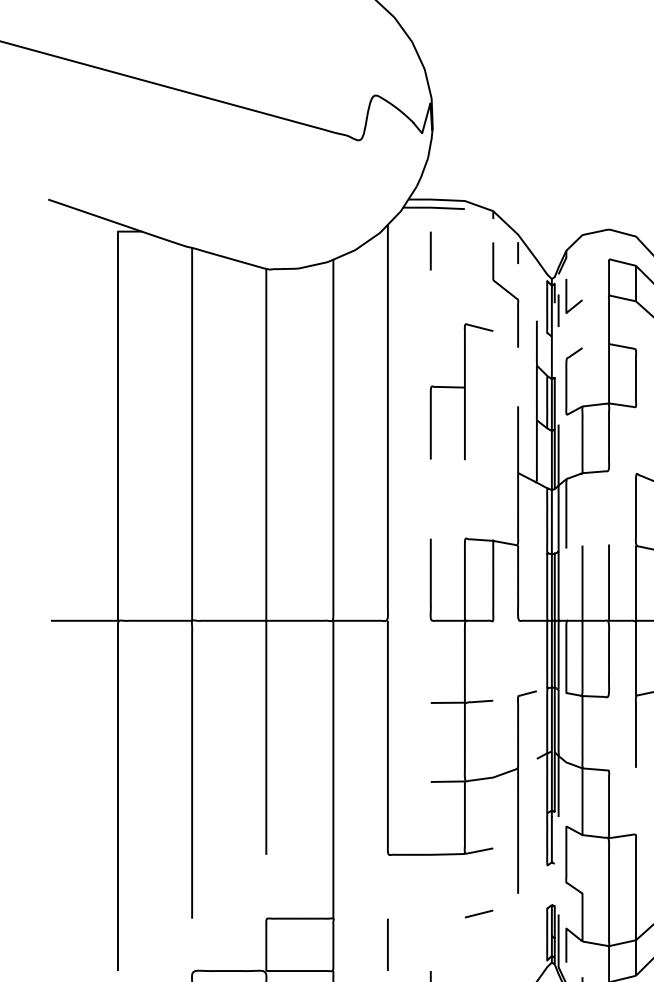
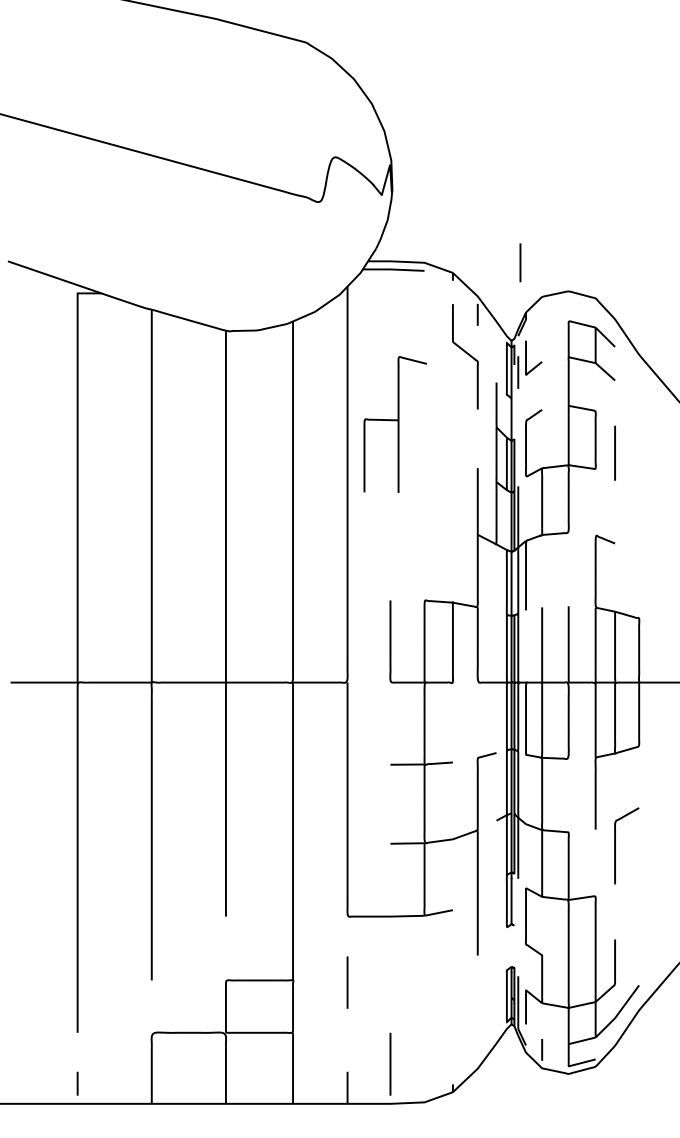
line: (430, 250) -> (520, 262), moved
part: (460, 391) -> (394, 424), moved
line: (478, 913) -> (438, 975), removed
line: (387, 944) -> (347, 982), moved

